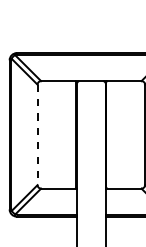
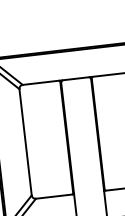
line: (37, 135) -> (25, 142), dashed -> solid

